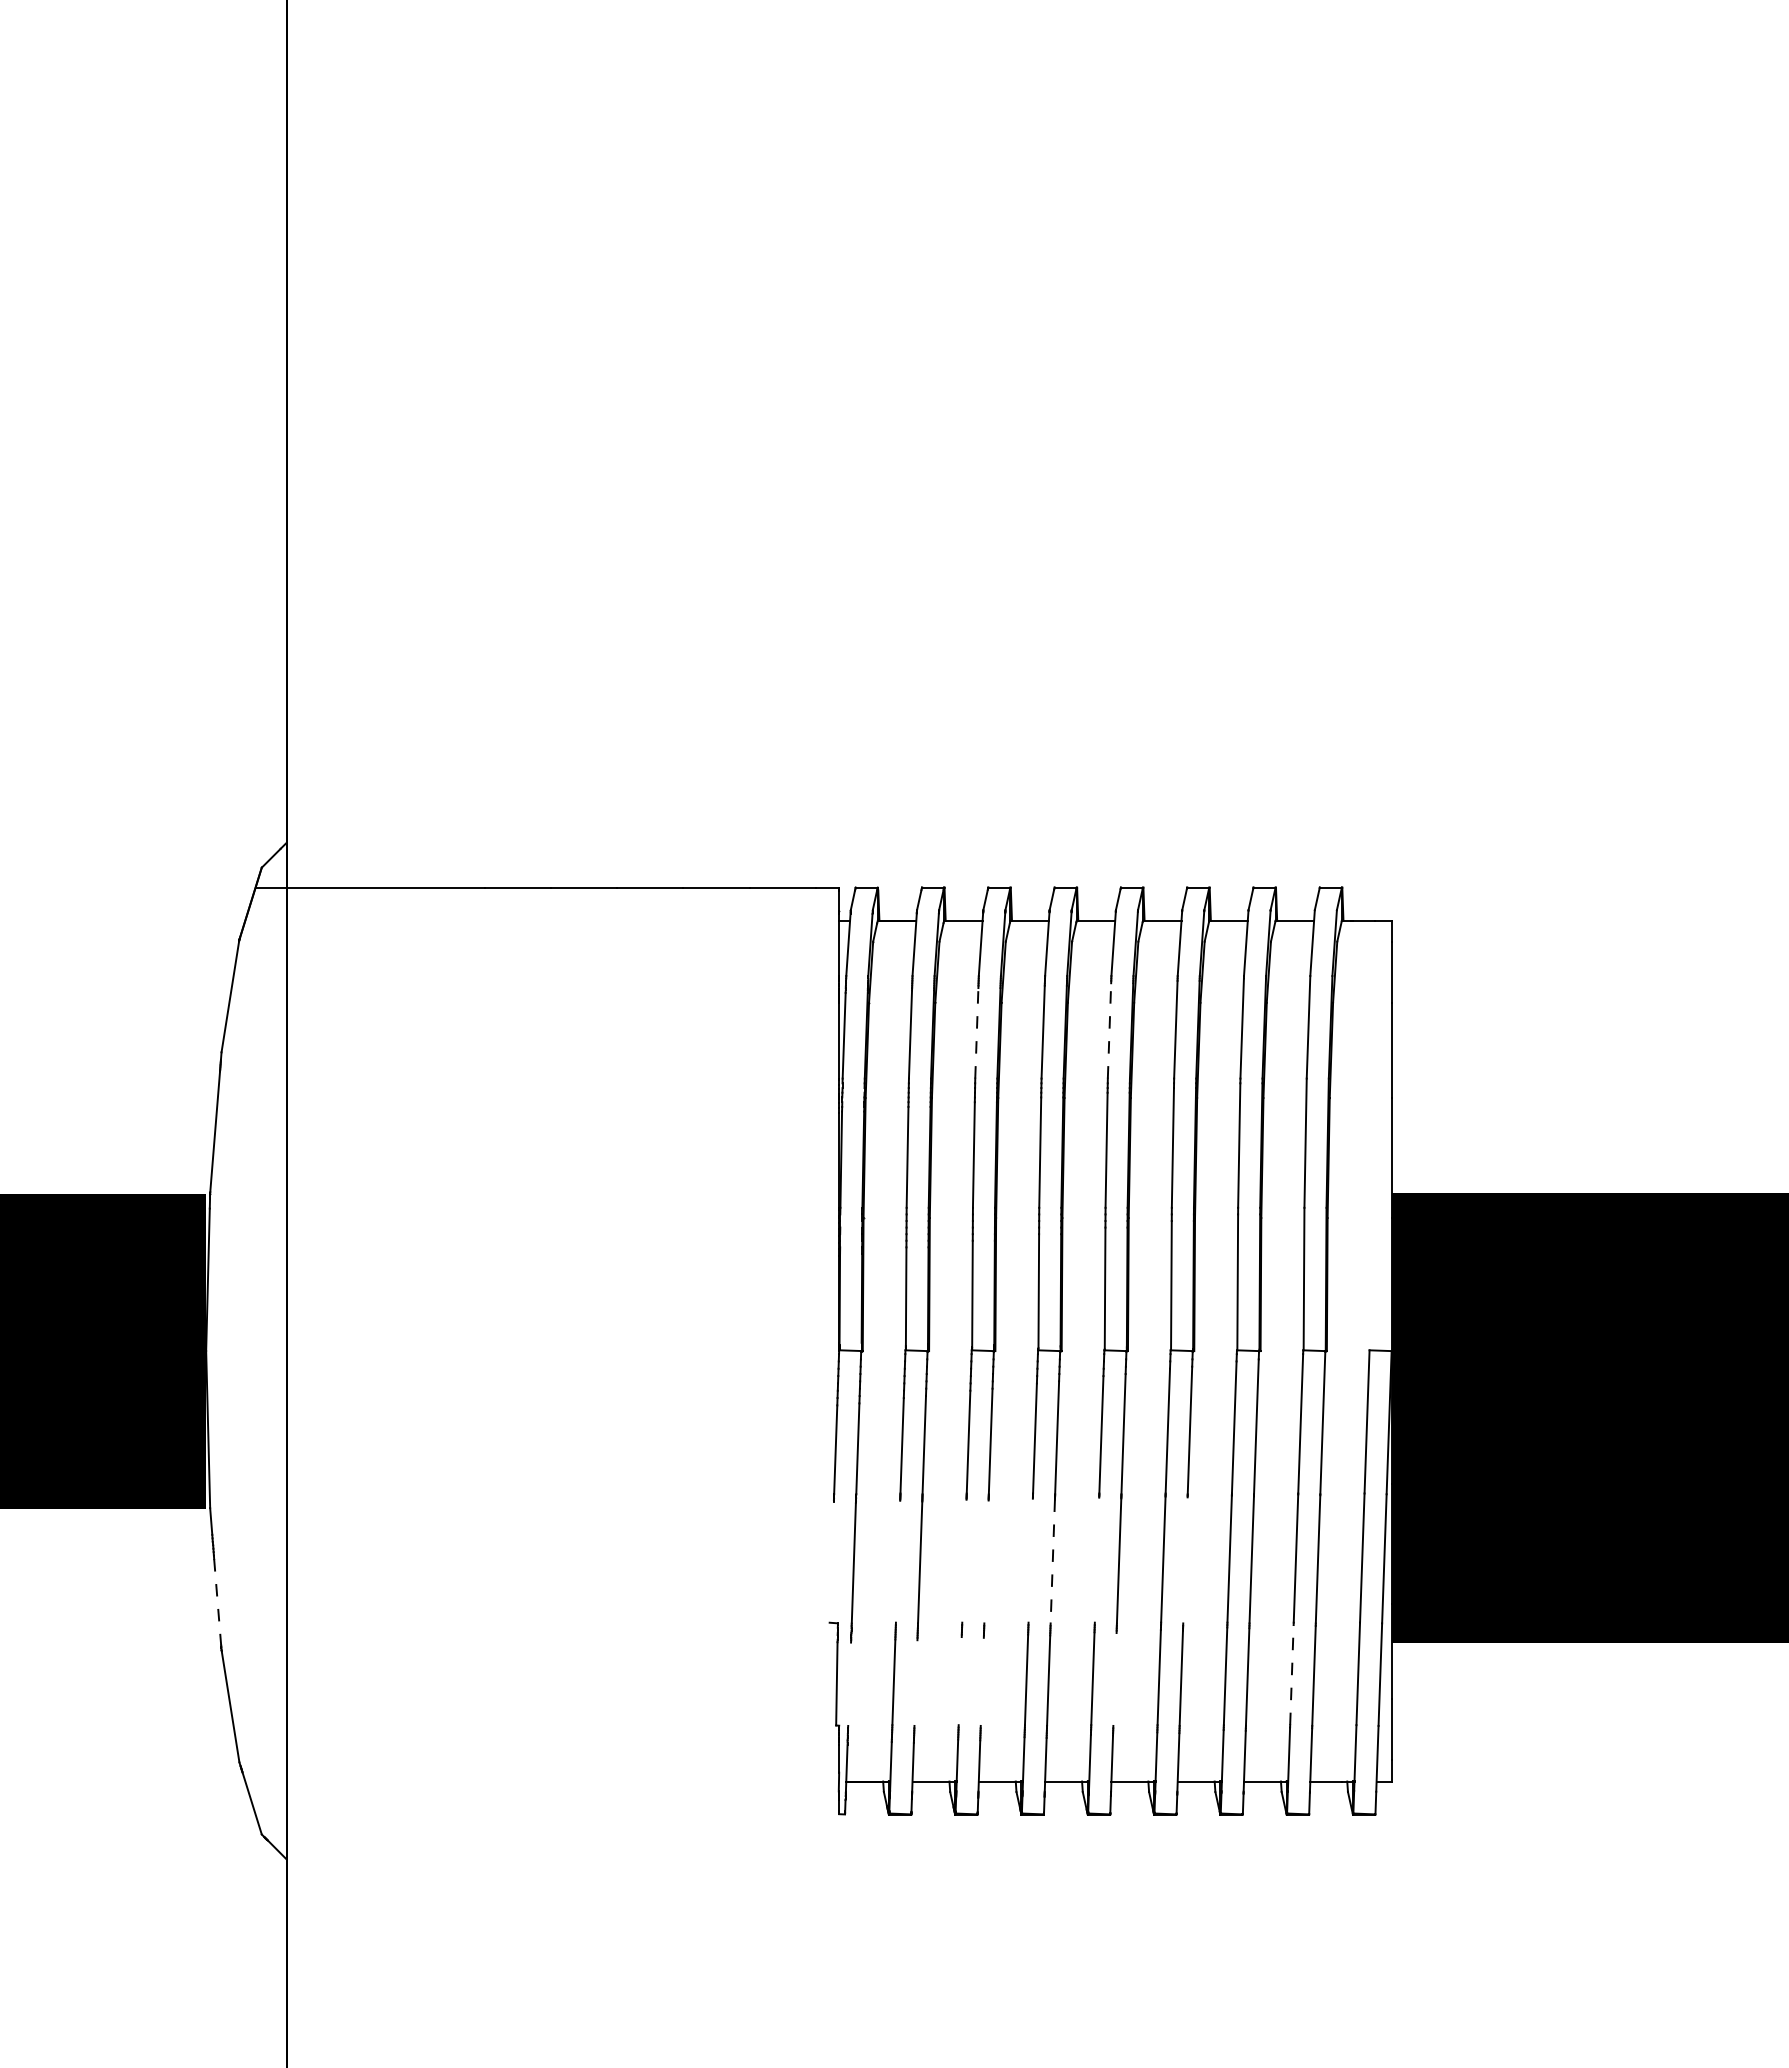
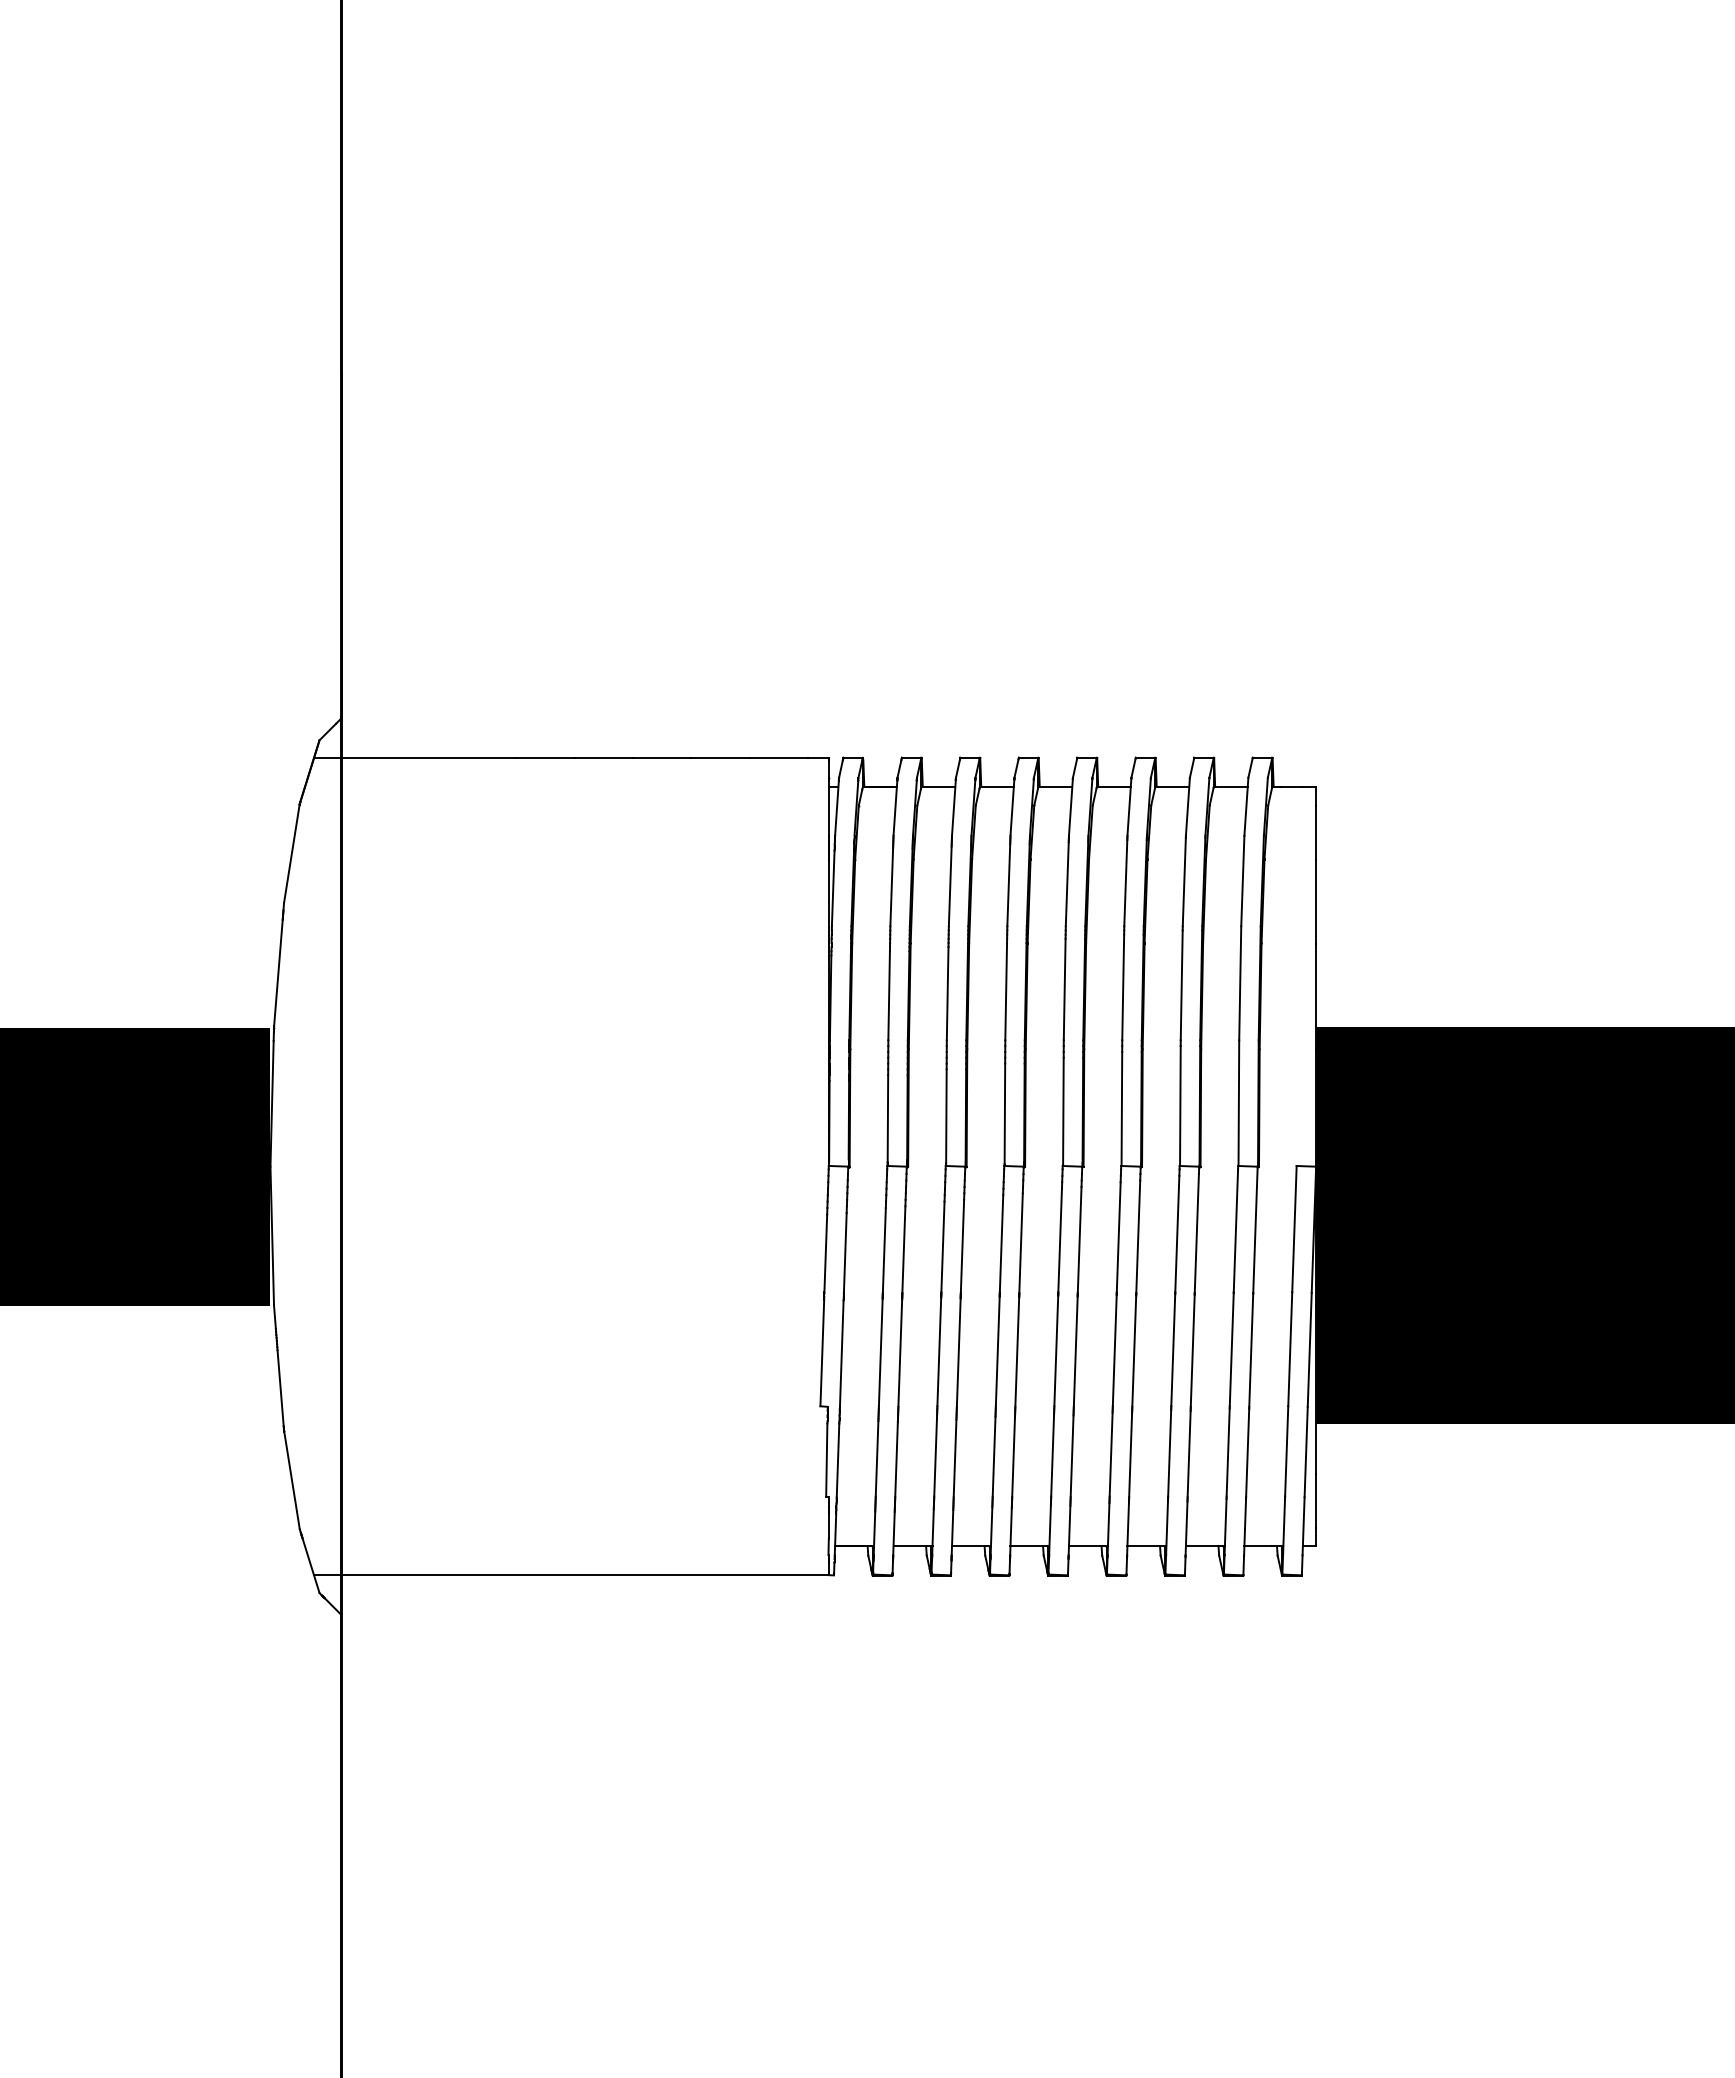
line: (1109, 1030) -> (1067, 883), dashed -> solid
line: (977, 1033) -> (950, 886), dashed -> solid
line: (1097, 1559) -> (1056, 1350), added
line: (1185, 1559) -> (1134, 1350), added
line: (964, 1560) -> (939, 1351), added
line: (1030, 1560) -> (997, 1351), added
line: (831, 1561) -> (822, 1352), added
line: (897, 1561) -> (880, 1352), added
line: (986, 1561) -> (958, 1352), added
line: (1053, 1561) -> (1017, 1352), dashed -> solid
line: (217, 1602) -> (280, 1388), dashed -> solid
line: (1292, 1673) -> (1228, 1451), dashed -> solid
line: (1114, 1679) -> (1071, 1456), added
line: (960, 1680) -> (935, 1457), added
line: (981, 1681) -> (954, 1458), added
line: (915, 1683) -> (896, 1459), added
line: (849, 1684) -> (837, 1460), added
line: (547, 1814) -> (571, 1575), added

